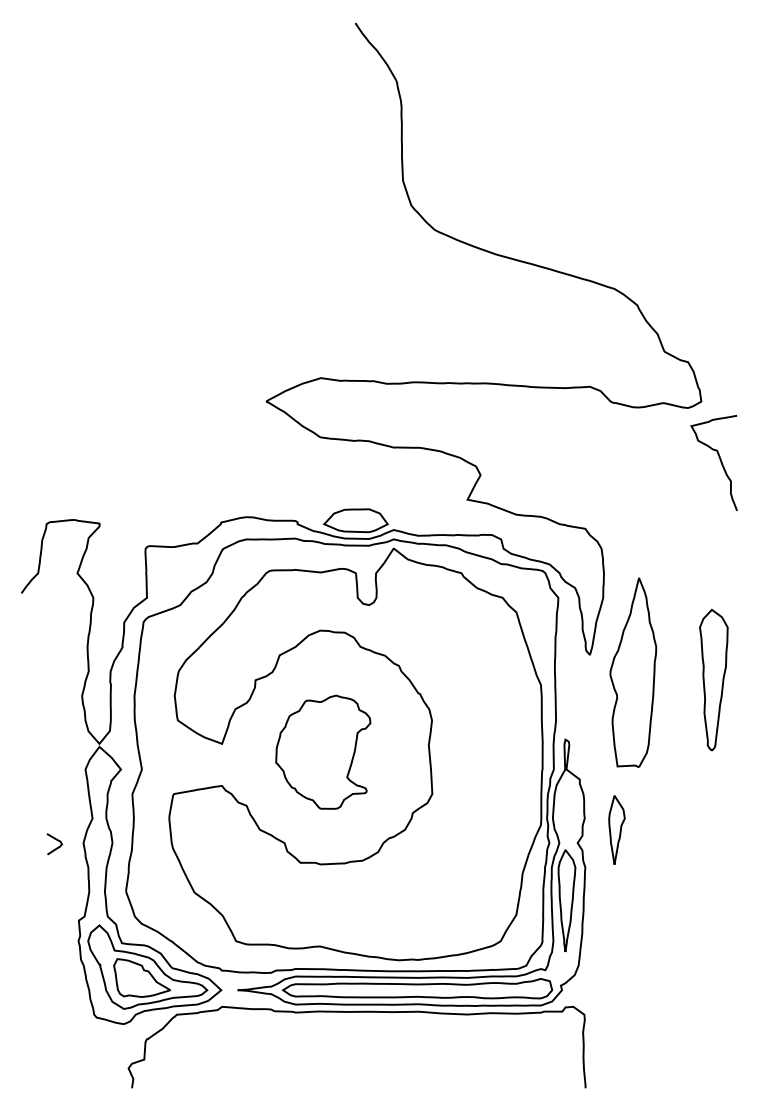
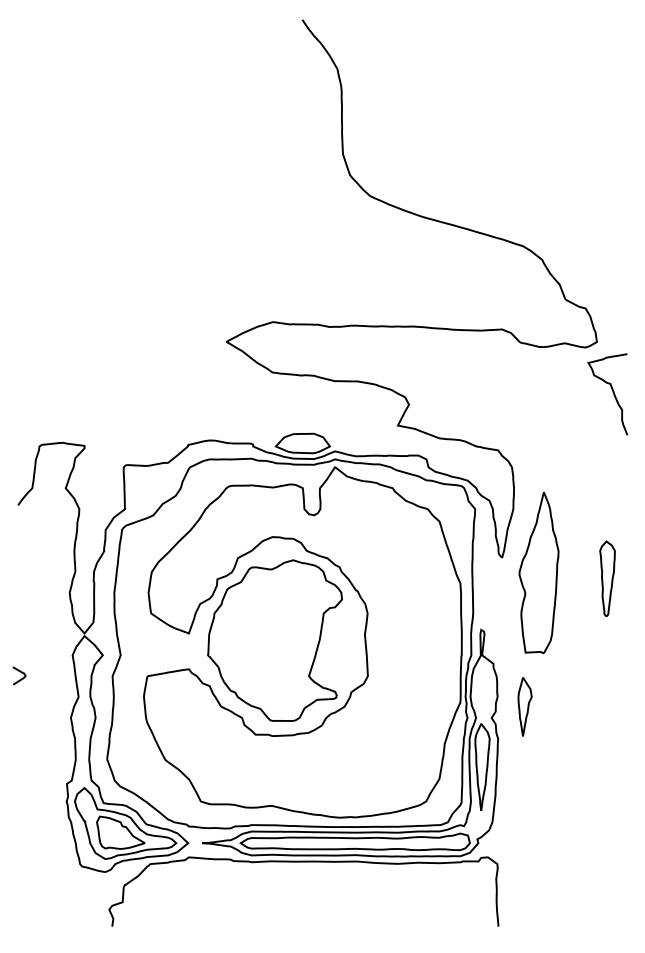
part: (713, 679) -> (607, 578), size x0.62
part: (322, 752) -> (274, 640), size x1.67
curve: (57, 841) -> (21, 673), moved

